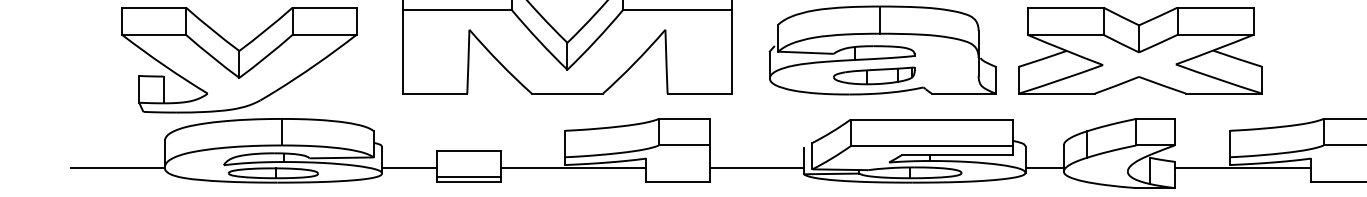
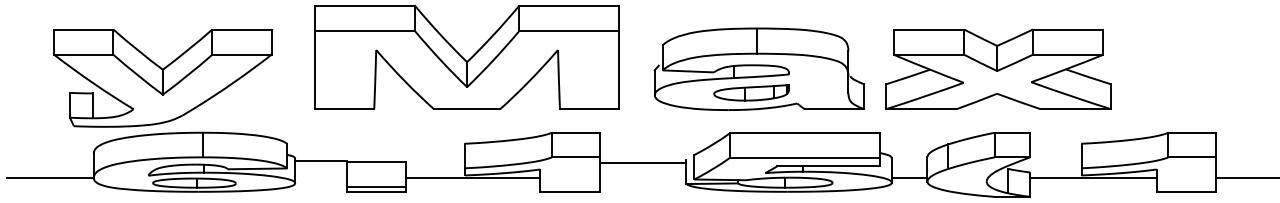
line: (409, 168) -> (320, 161), moved
line: (756, 168) -> (642, 163), moved

